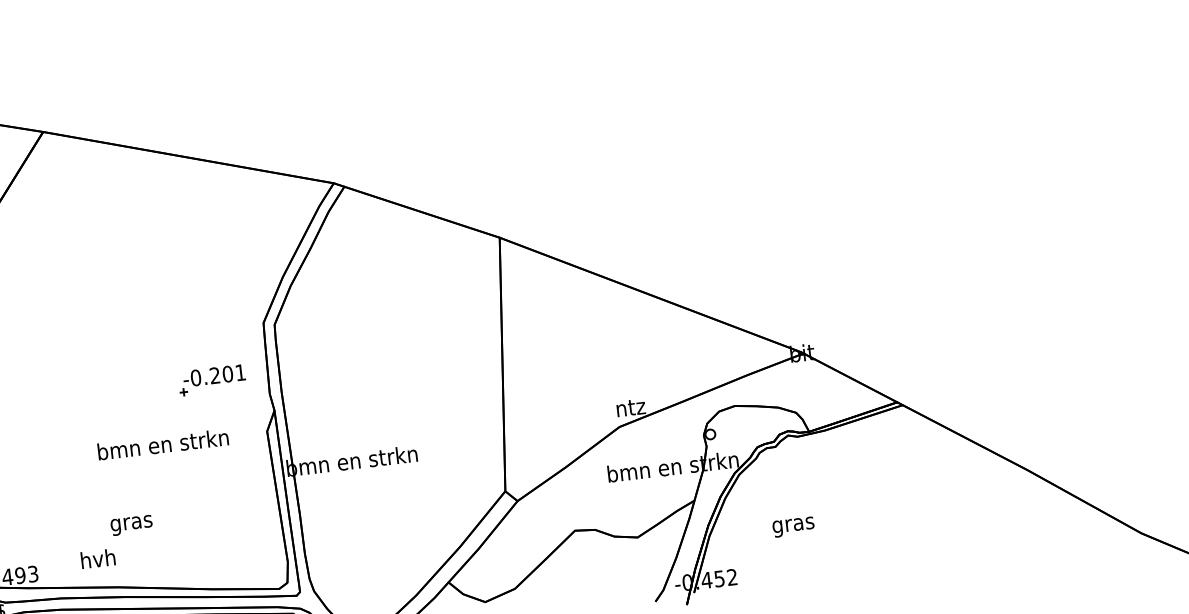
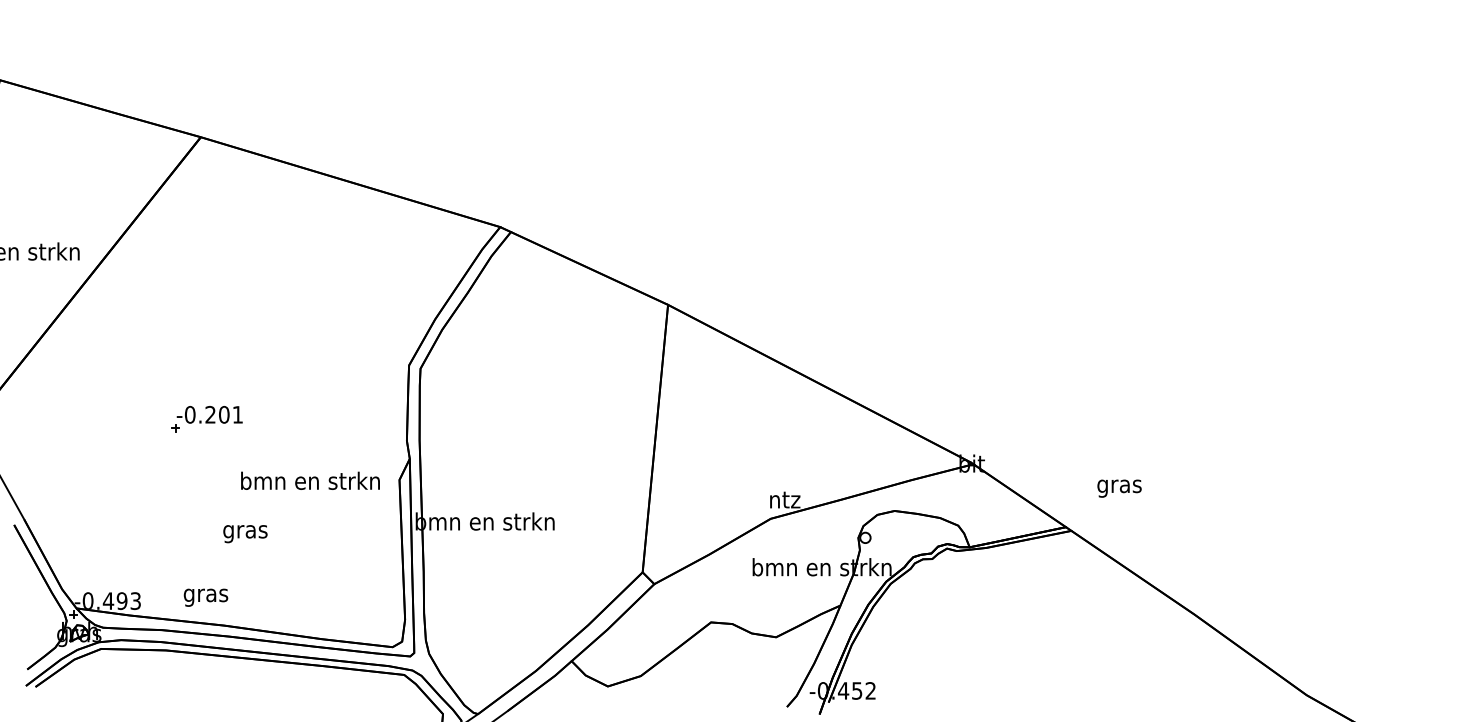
part: (211, 380) -> (206, 419), moved
text: (163, 444) -> (310, 480), moved
text: (131, 525) -> (245, 534), moved
text: (793, 526) -> (1119, 488), moved
text: (97, 561) -> (205, 595), hvh -> gras

